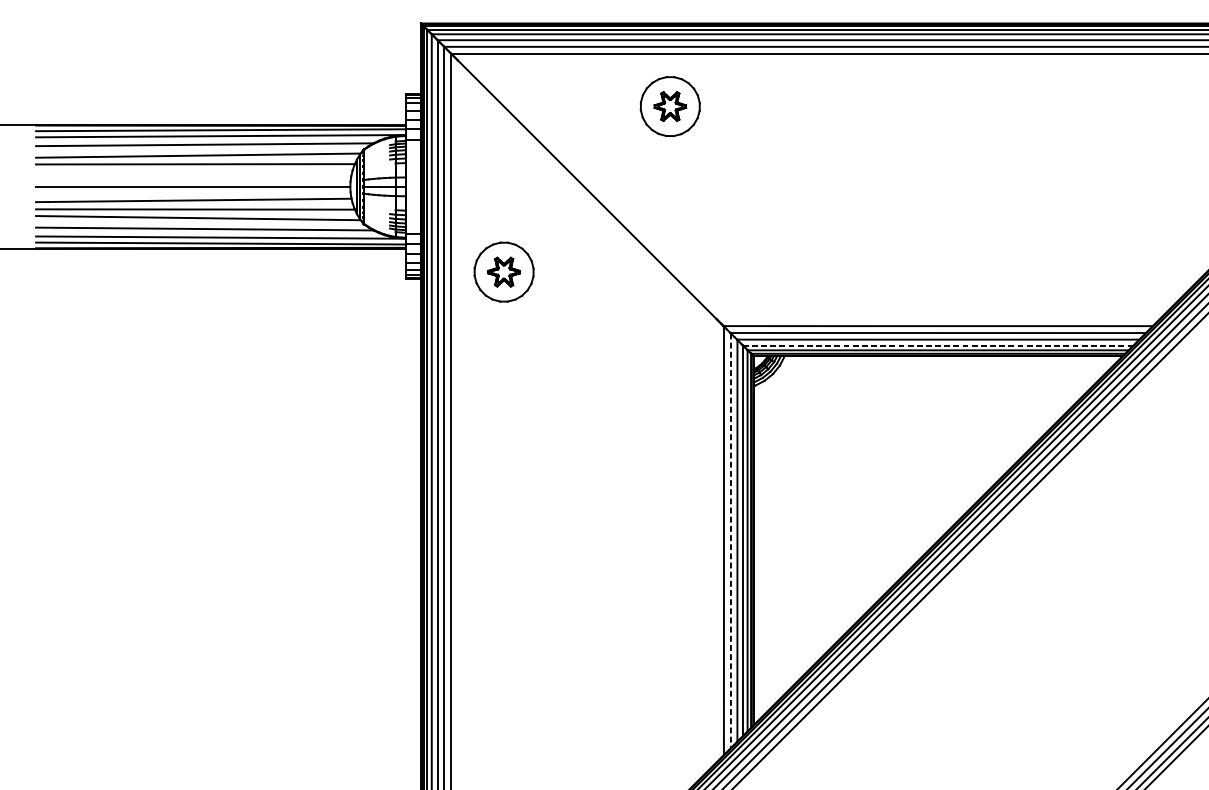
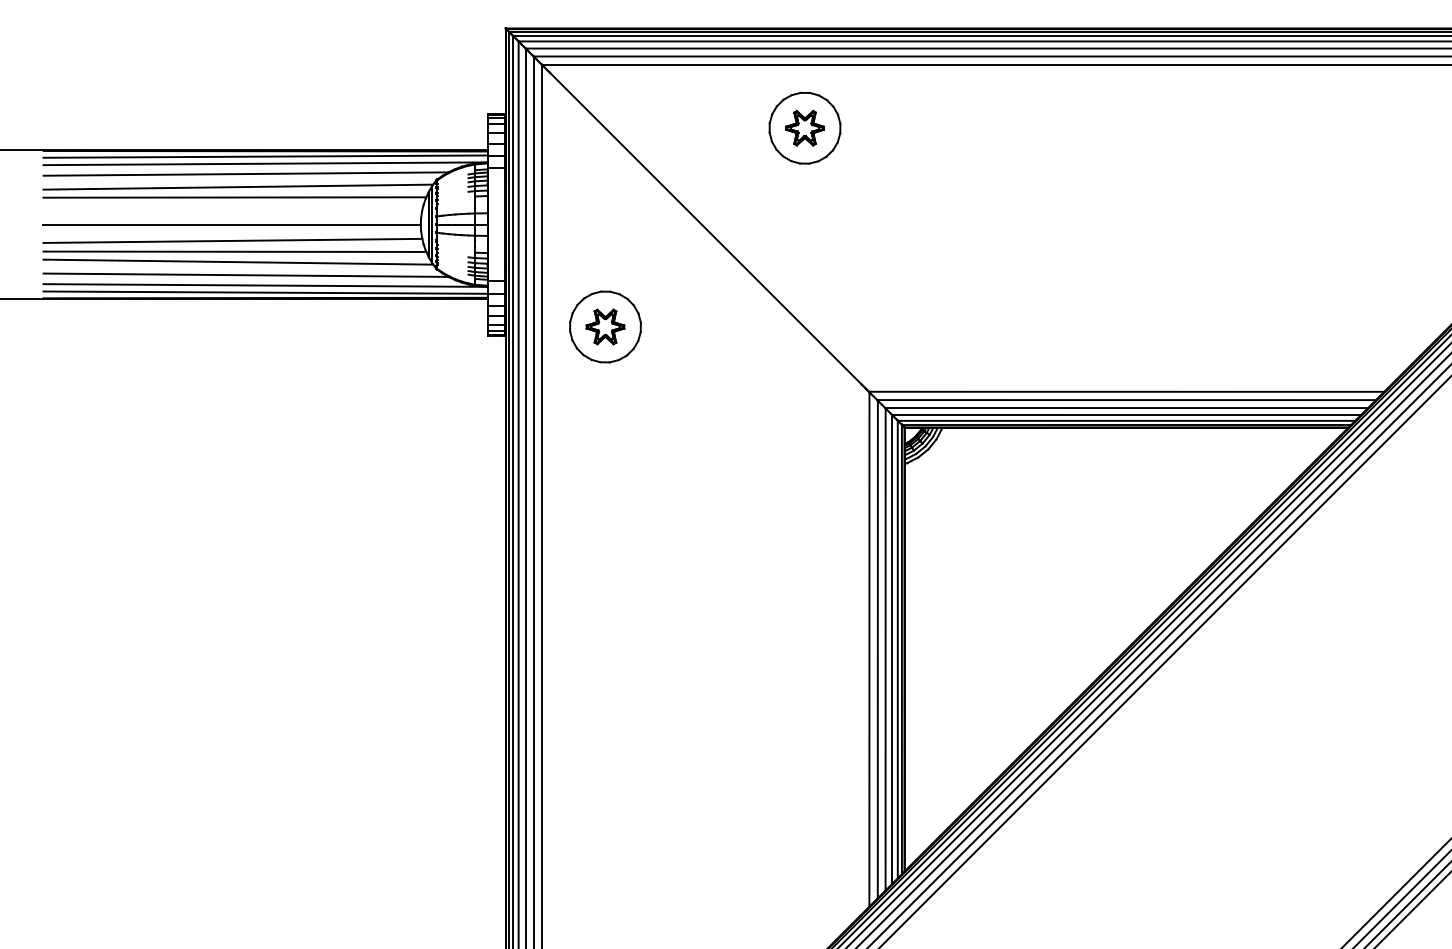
line: (938, 345) -> (1126, 415), dashed -> solid
line: (730, 540) -> (877, 649), dashed -> solid

